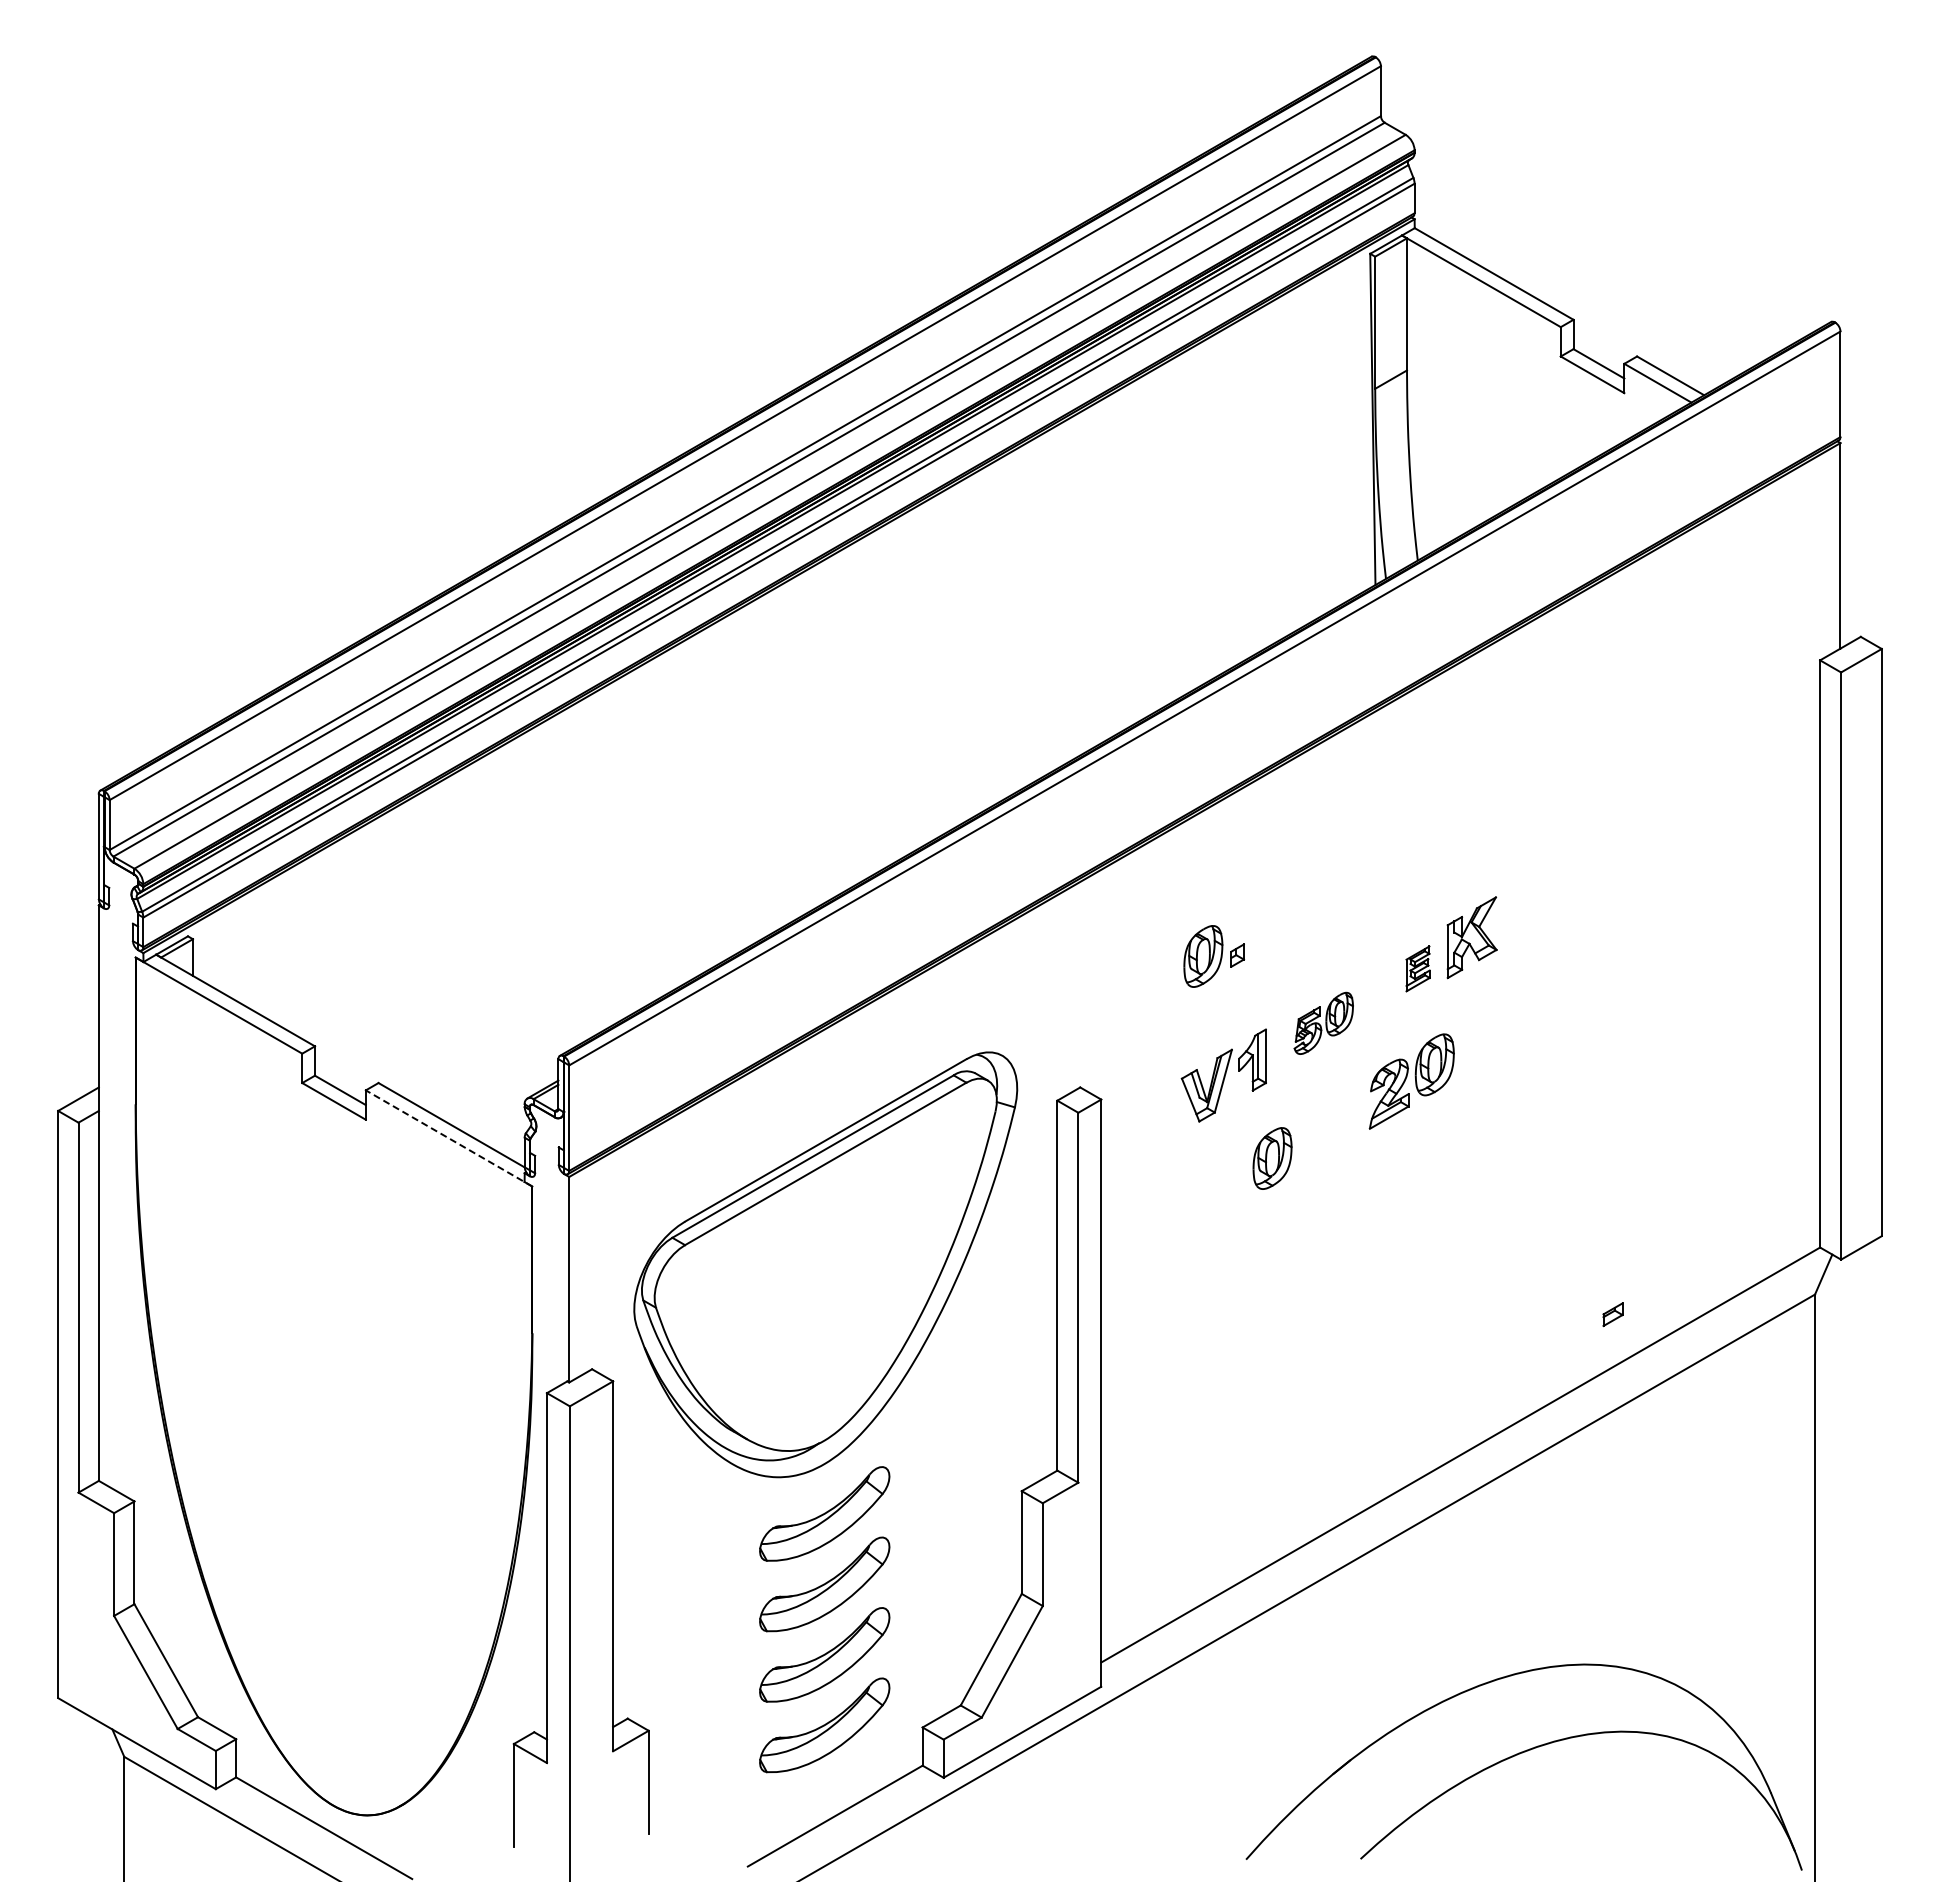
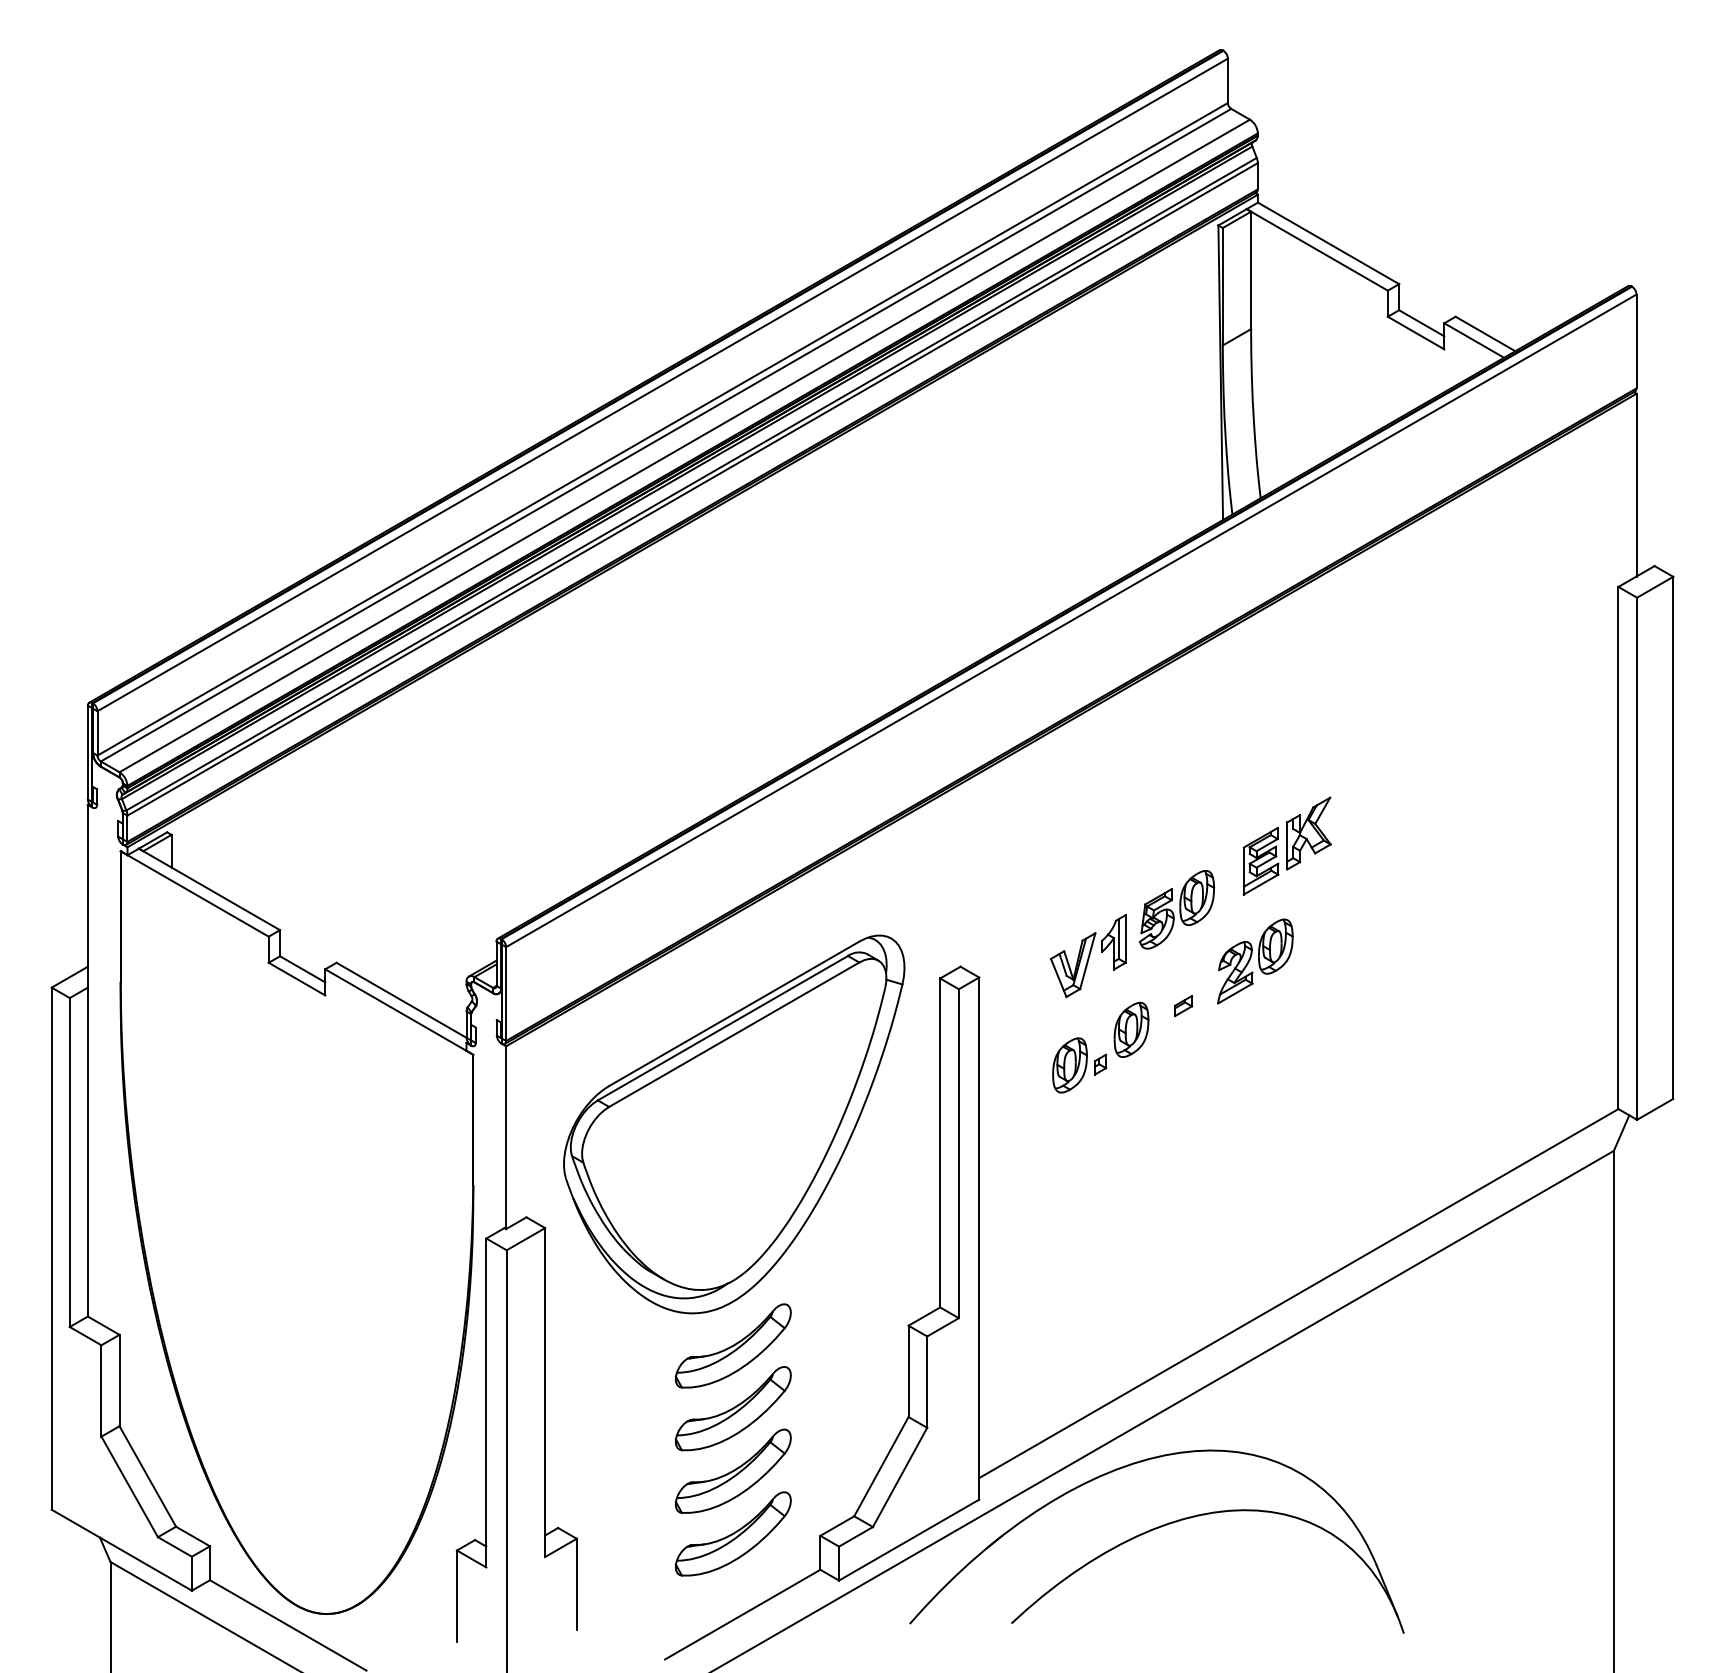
part: (1214, 956) -> (1079, 1065), moved
part: (1417, 968) -> (1260, 860), size x1.67
part: (1323, 1023) -> (1176, 909), size x1.43
line: (448, 1138) -> (398, 1012), dashed -> solid
part: (1612, 1314) -> (1183, 1005), moved
part: (1517, 1755) -> (1151, 1531), moved

